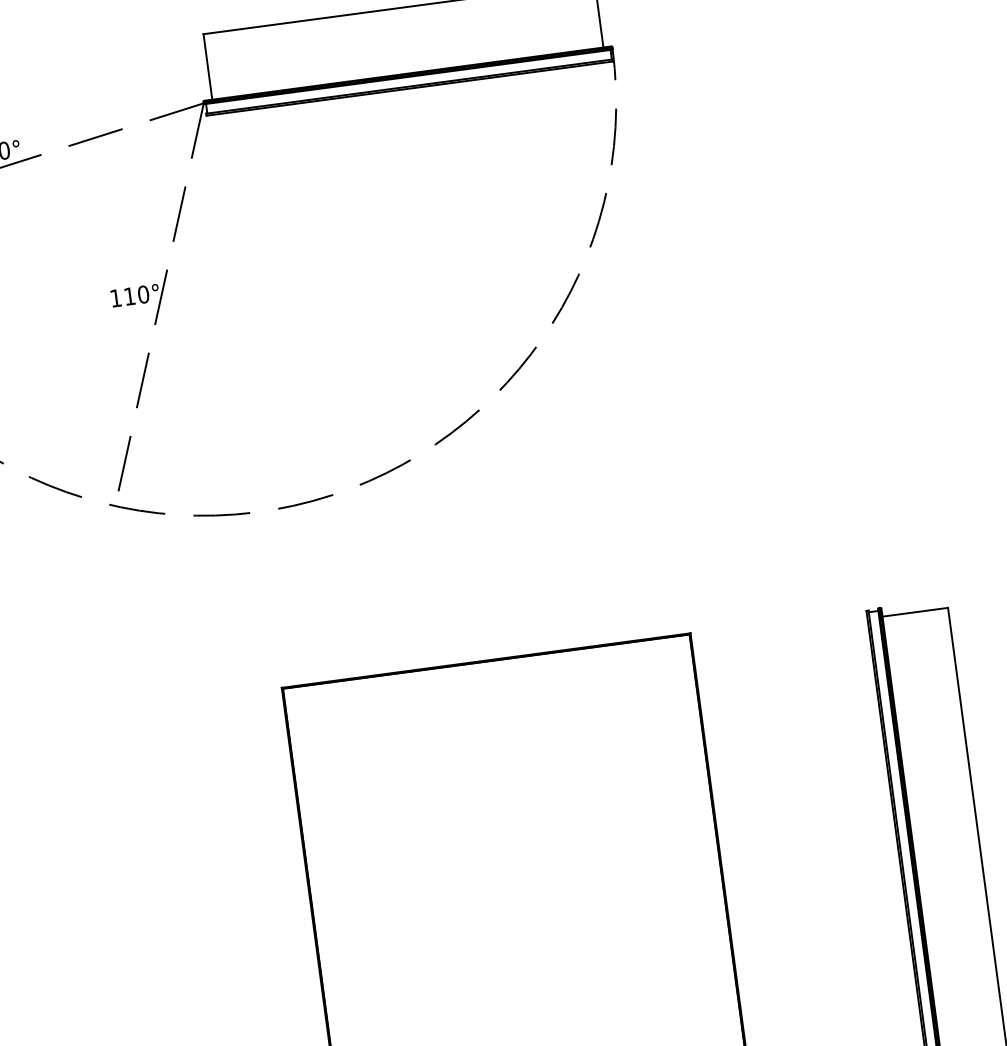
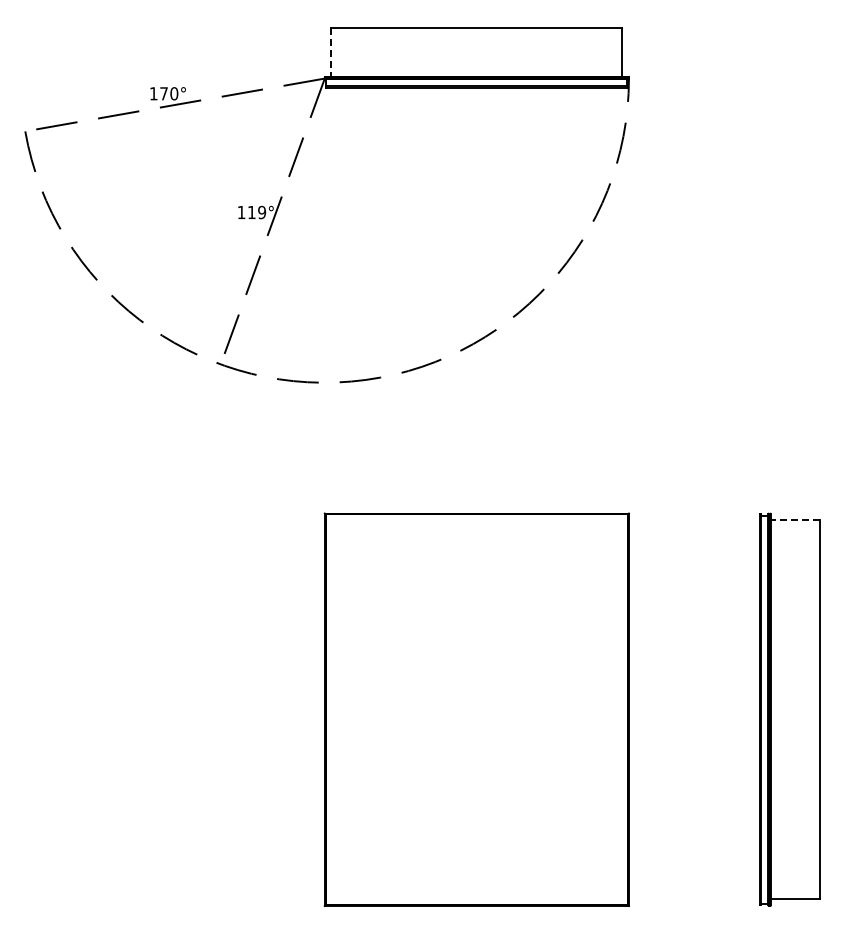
line: (208, 67) -> (331, 52), solid -> dashed
text: (142, 294) -> (261, 212), 110° -> 119°
line: (914, 612) -> (794, 520), solid -> dashed

